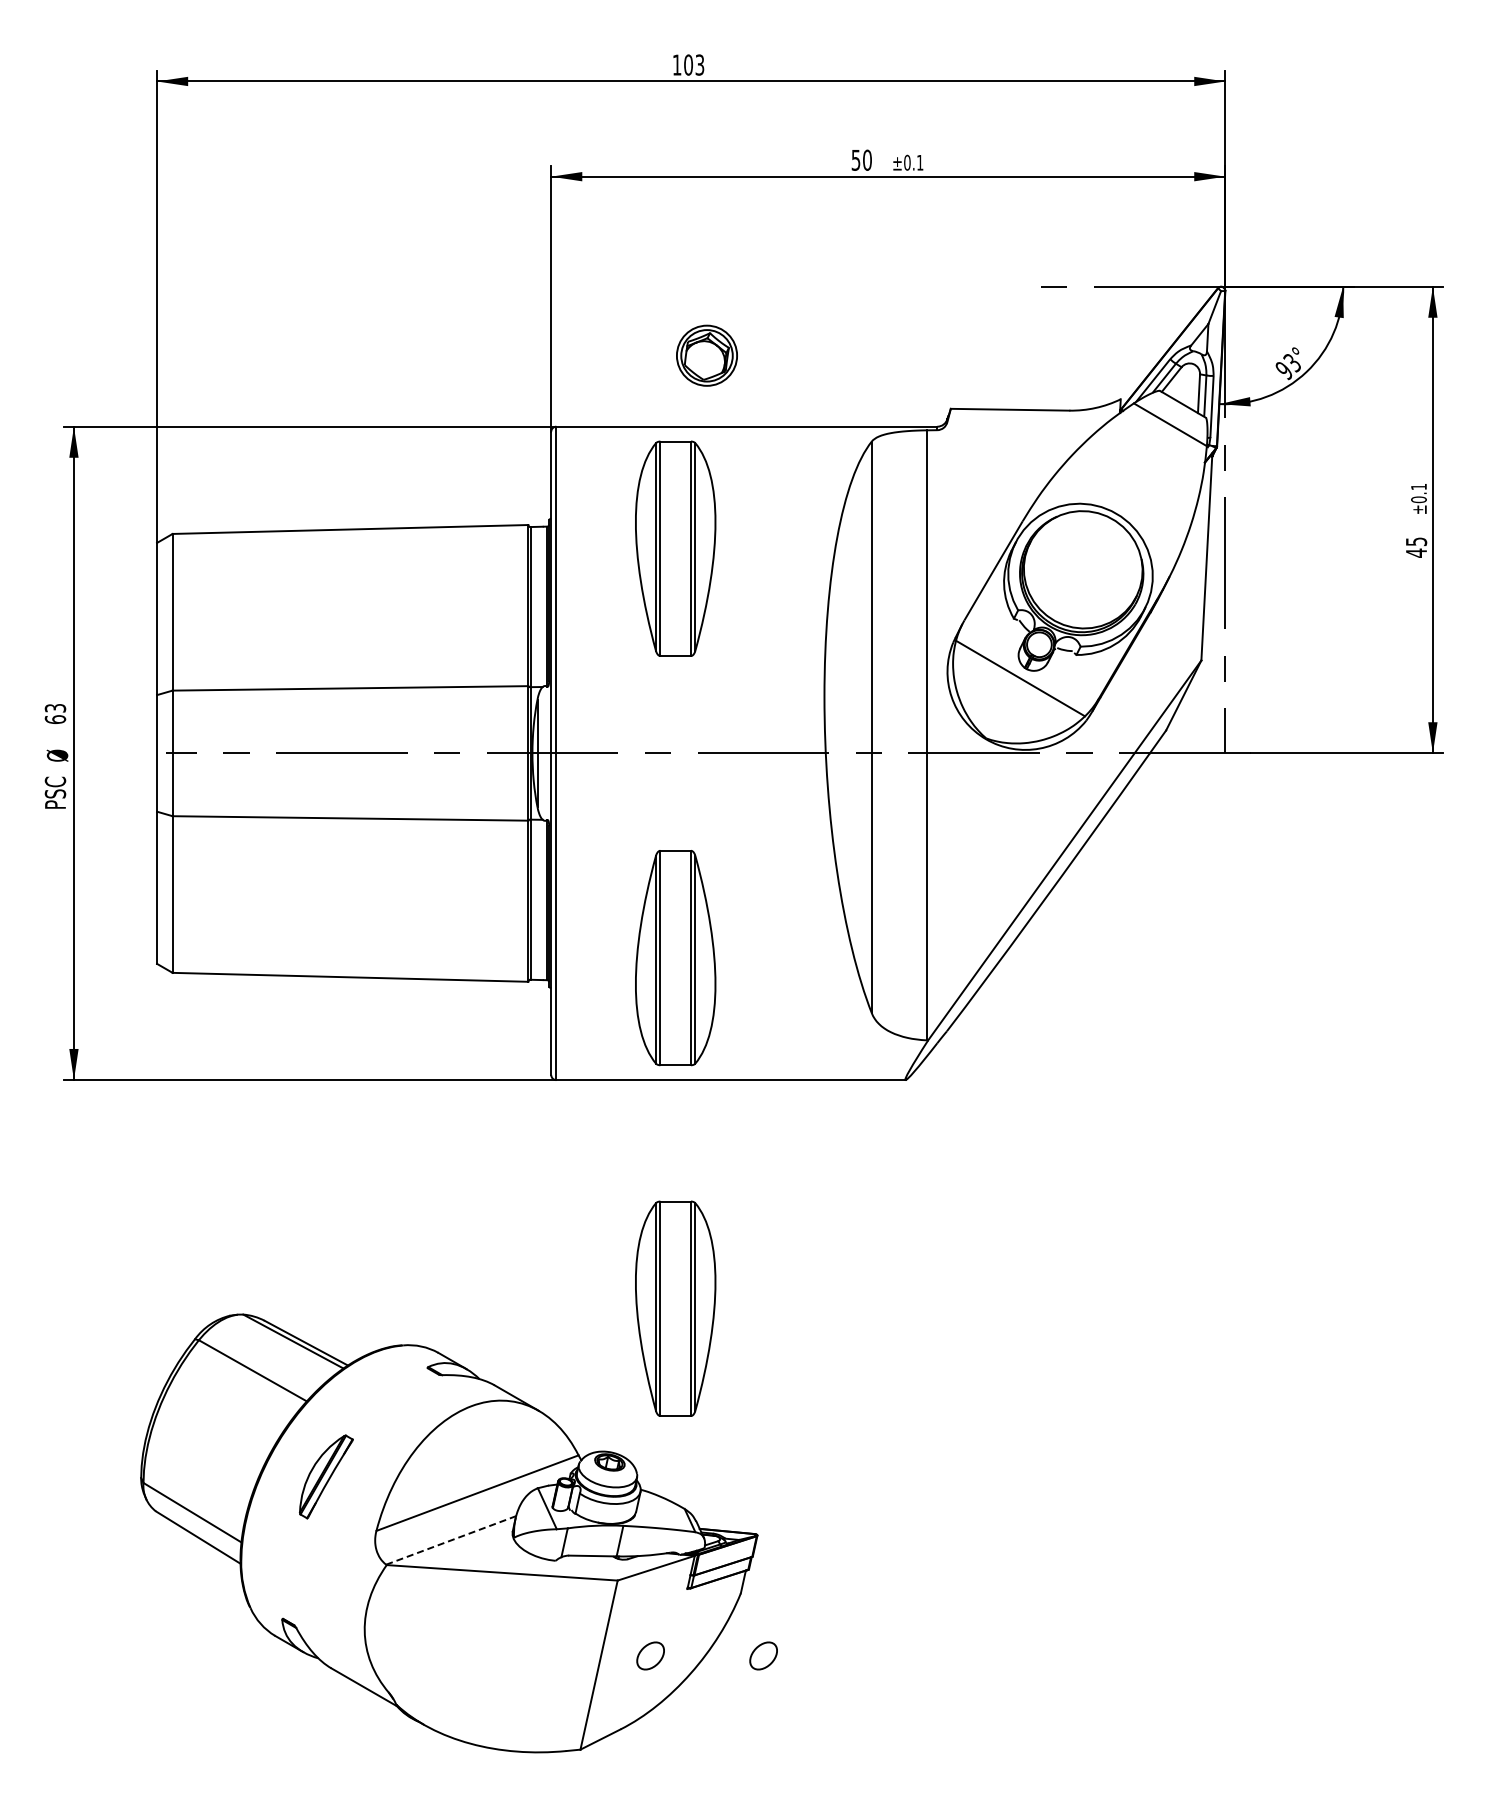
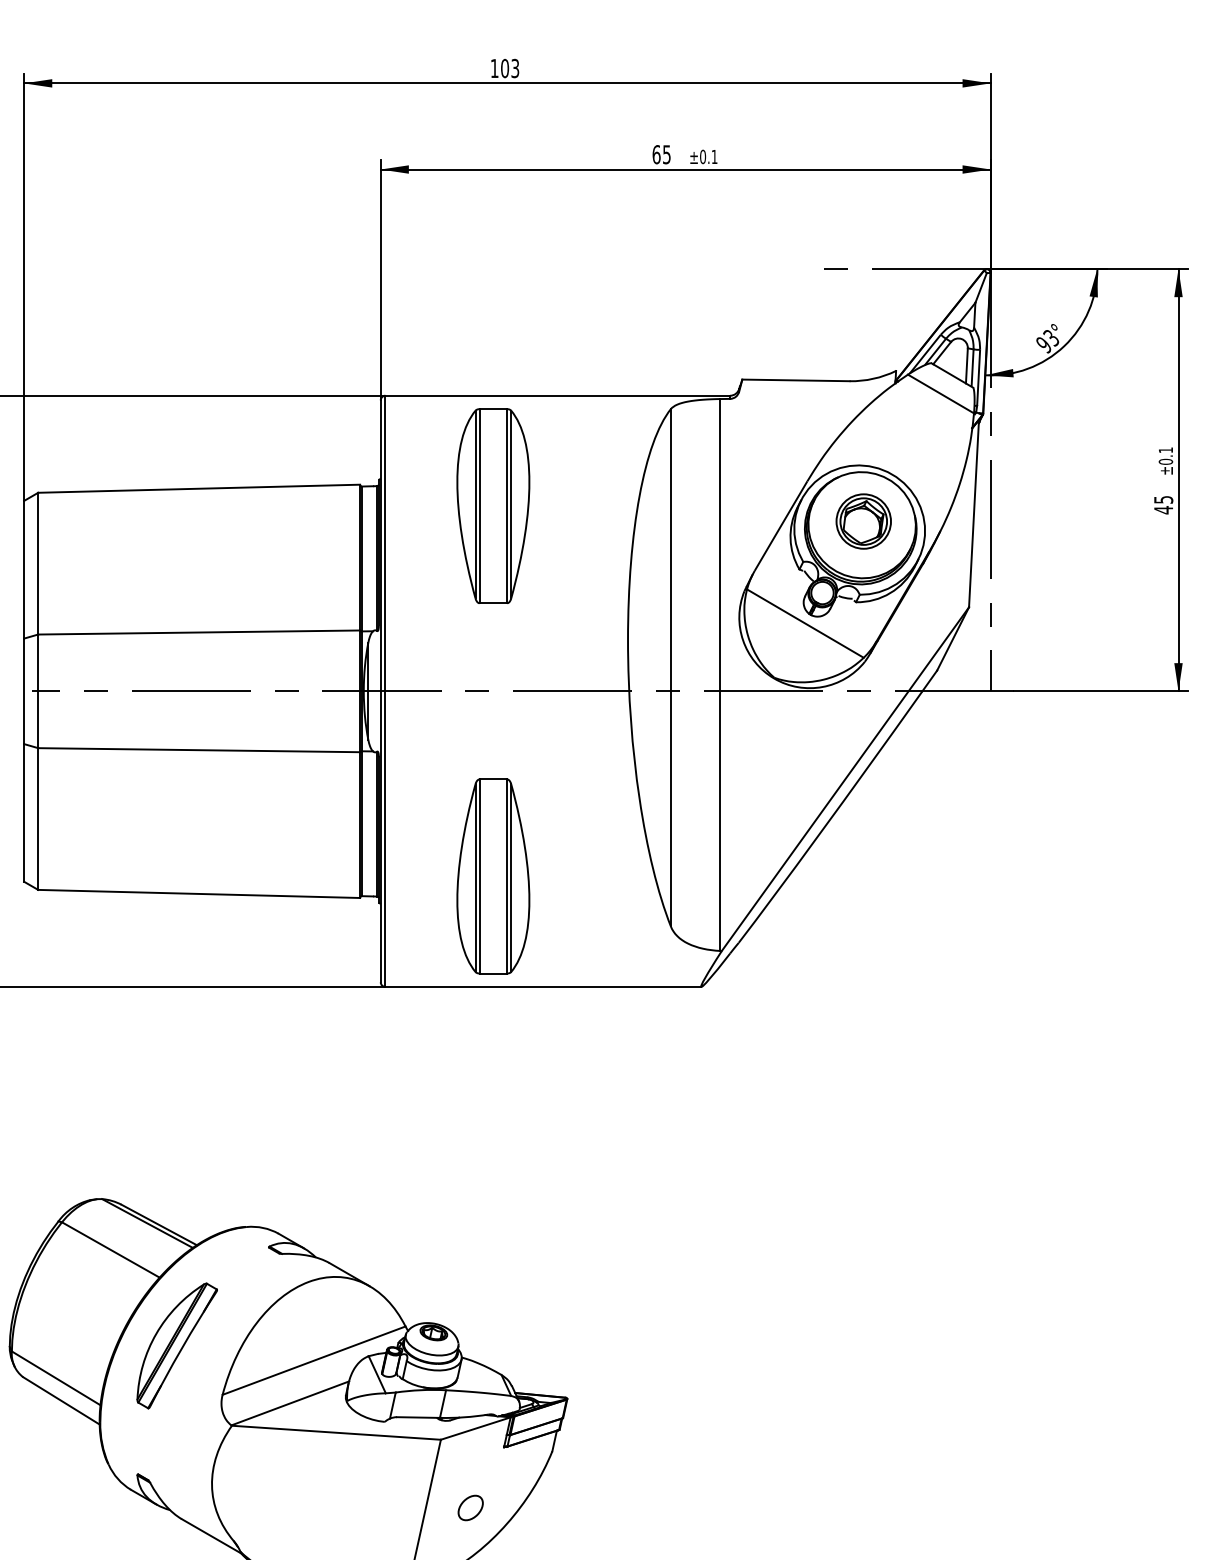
text: (861, 159) -> (661, 153), 50 -> 65
part: (706, 355) -> (863, 521), moved
part: (675, 1308) -> (493, 1193), removed
part: (326, 1476) -> (177, 1345), size x1.67
line: (451, 1540) -> (290, 1403), dashed -> solid
part: (763, 1655) -> (572, 1507), removed

